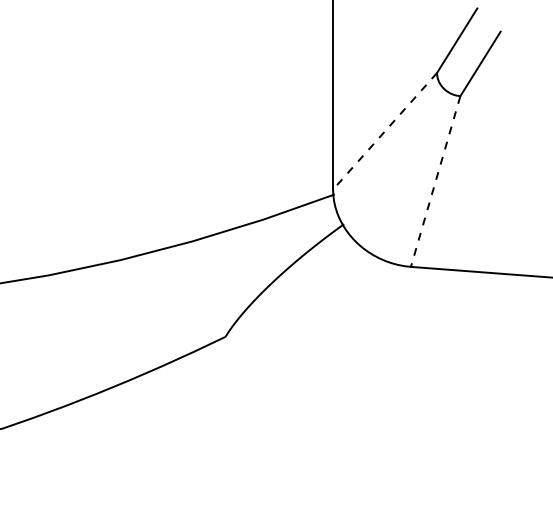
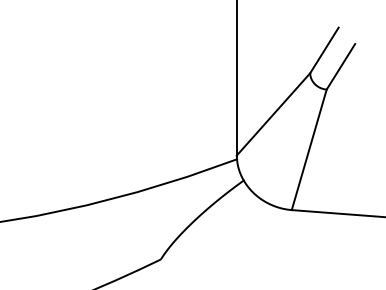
line: (384, 131) -> (273, 114), dashed -> solid
line: (435, 181) -> (309, 149), dashed -> solid

